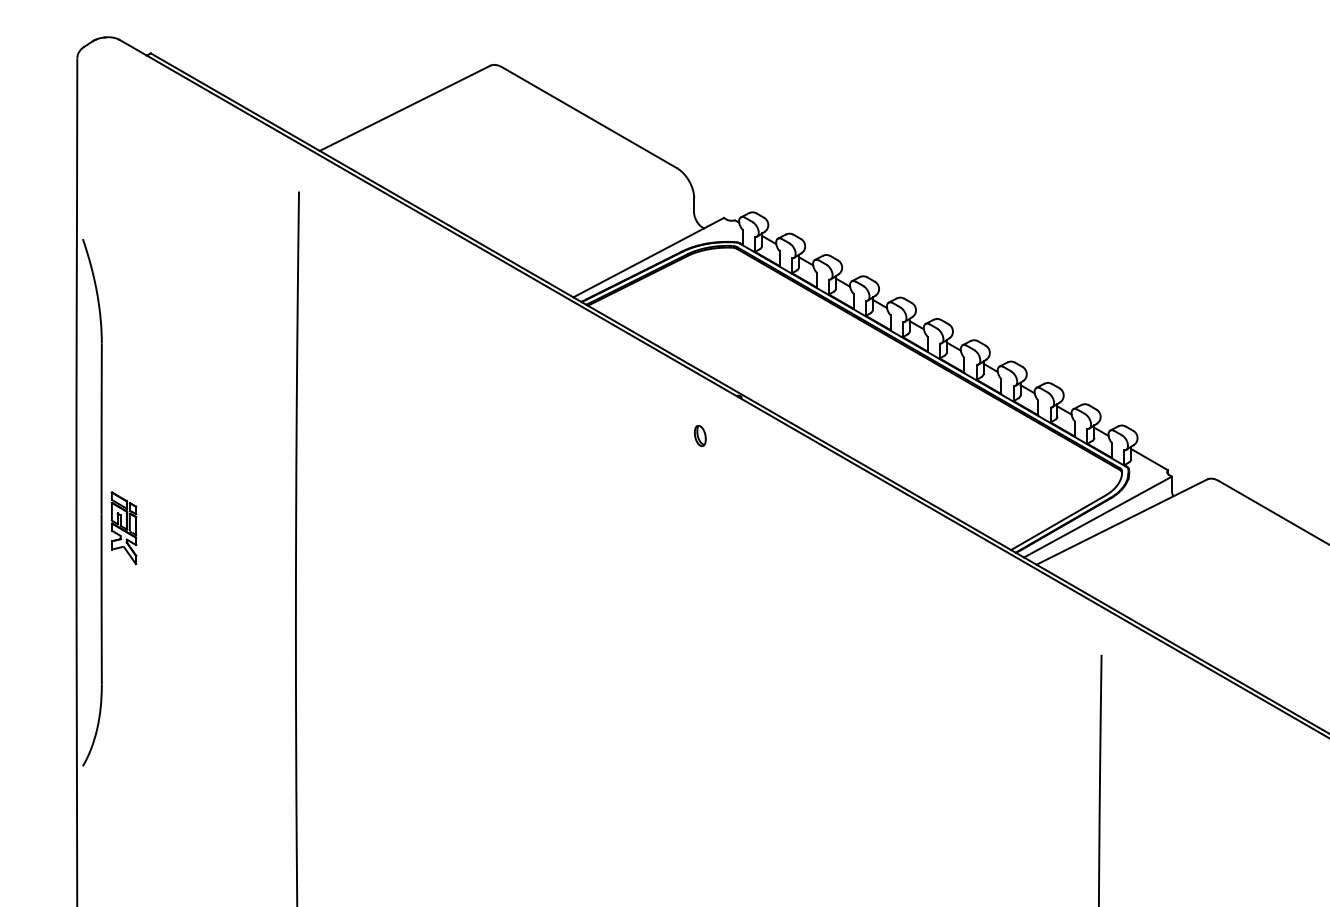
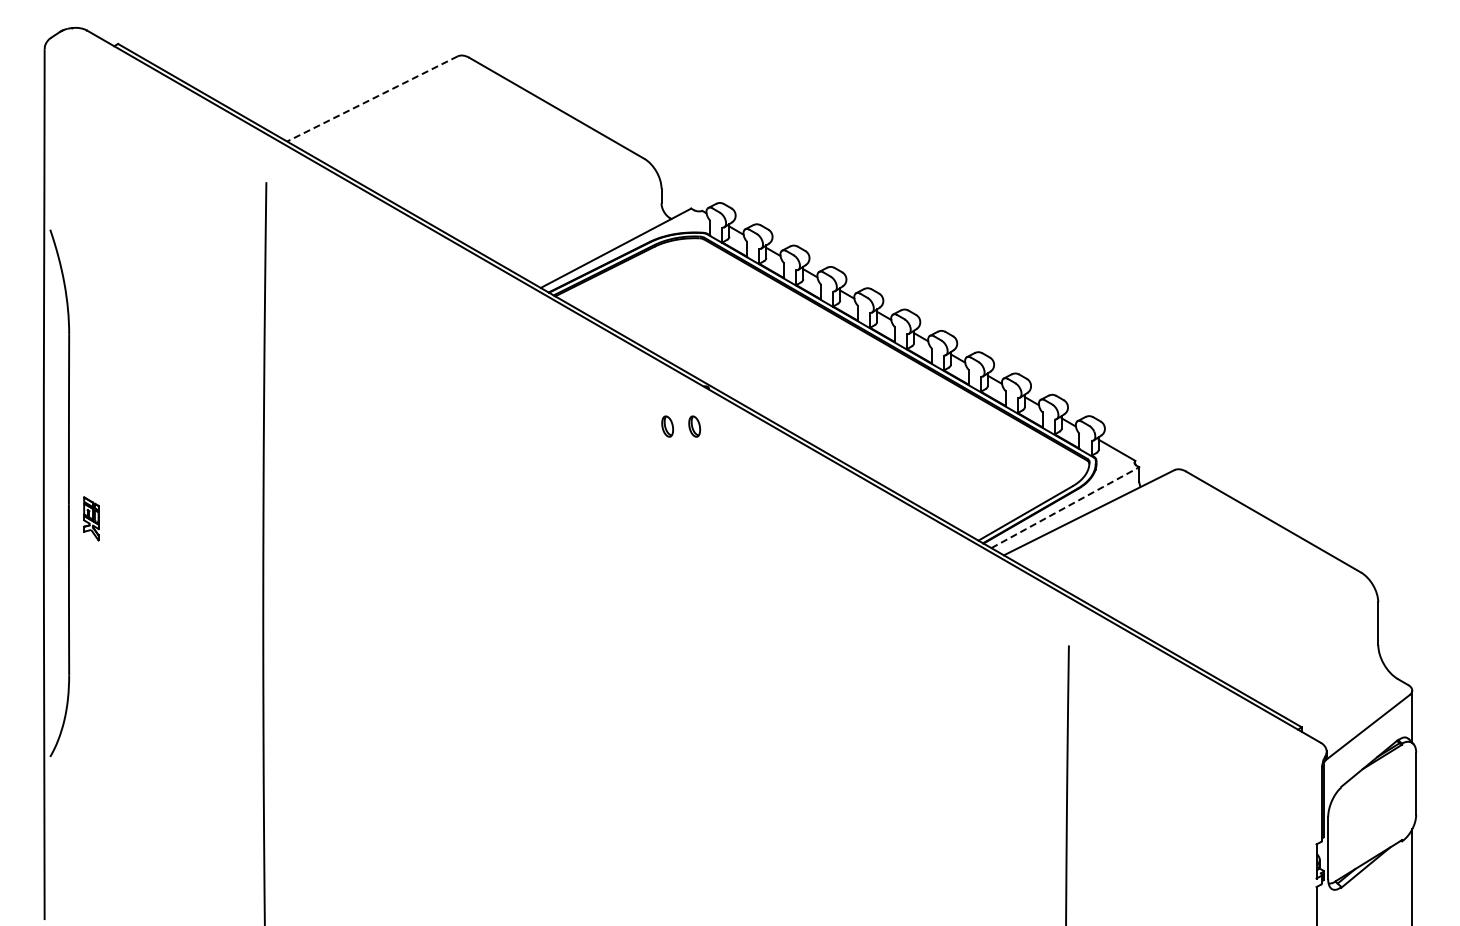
line: (404, 108) -> (371, 99), solid -> dashed
part: (727, 435) -> (694, 426), added
line: (1098, 516) -> (1065, 507), solid -> dashed
part: (124, 527) -> (91, 518), size x0.6

